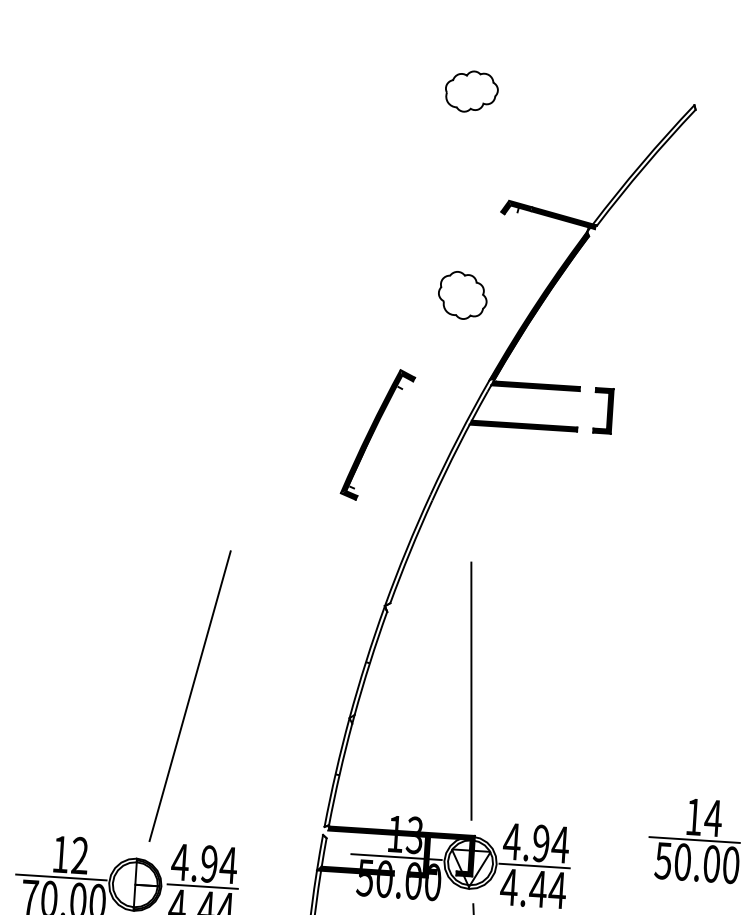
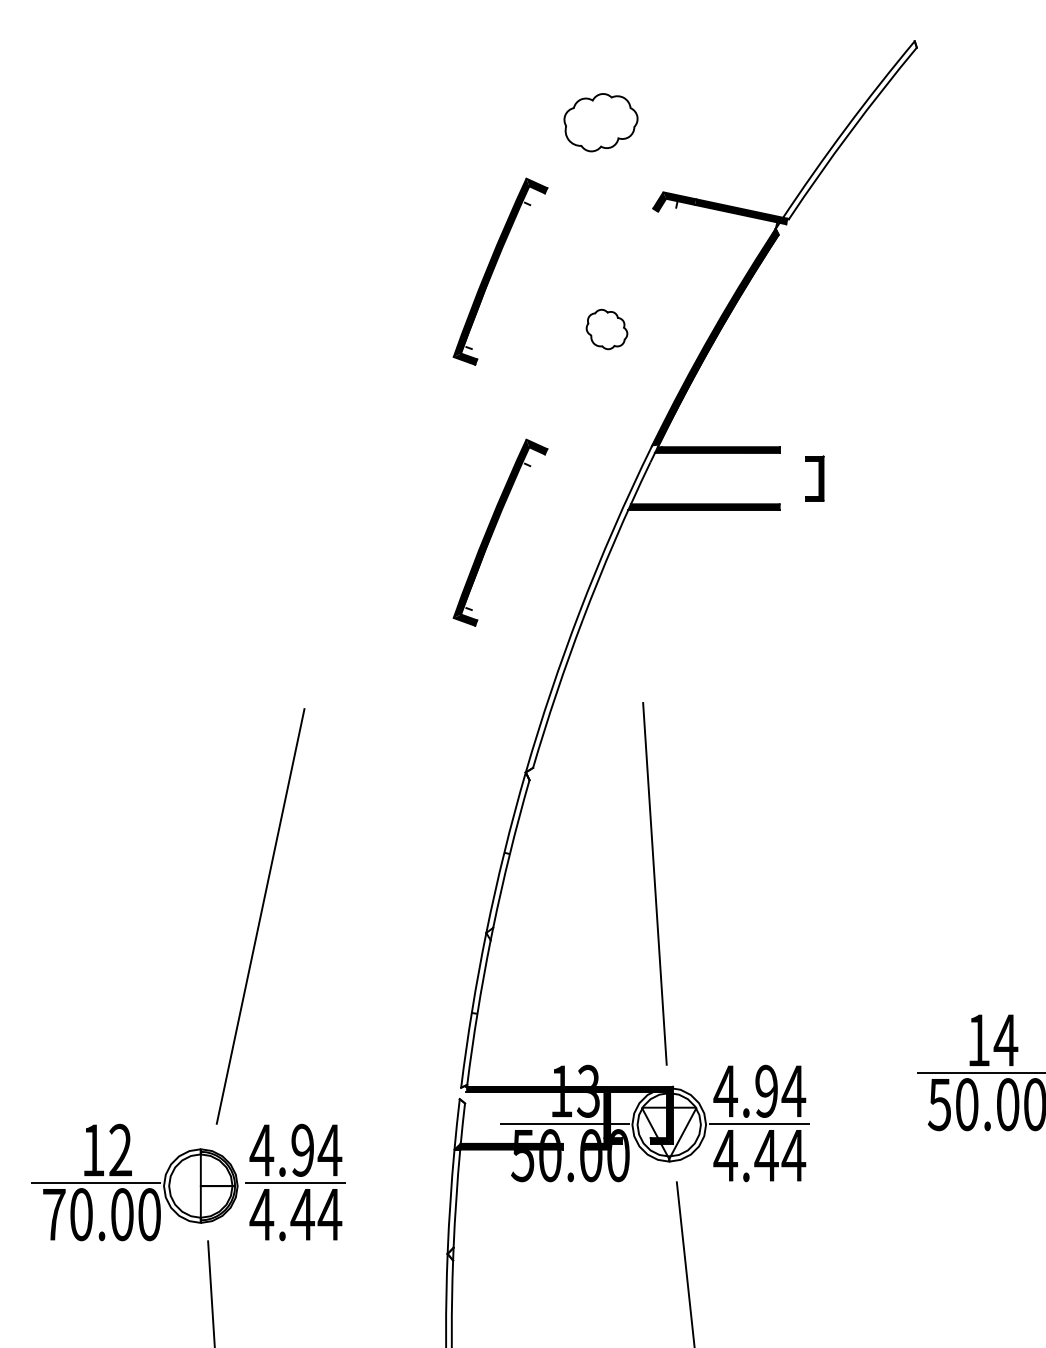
curve: (467, 76) -> (593, 101), moved
part: (385, 247) -> (494, 269), added
part: (462, 295) -> (606, 329), size x0.6
part: (603, 410) -> (814, 478), size x0.7

